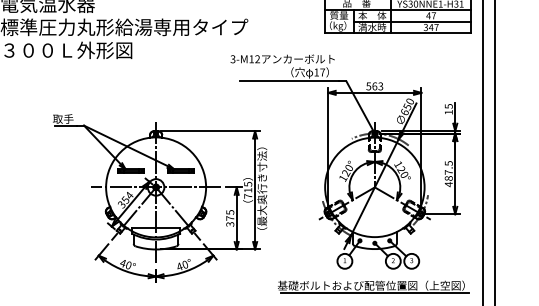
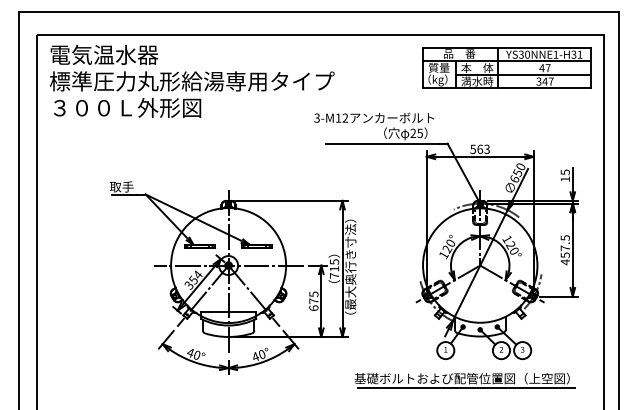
text: (319, 71) -> (416, 132), 17 -> 25
text: (448, 178) -> (564, 255), 487.5 -> 457.5
text: (229, 224) -> (313, 308), 375 -> 675
part: (373, 287) -> (464, 380), moved

